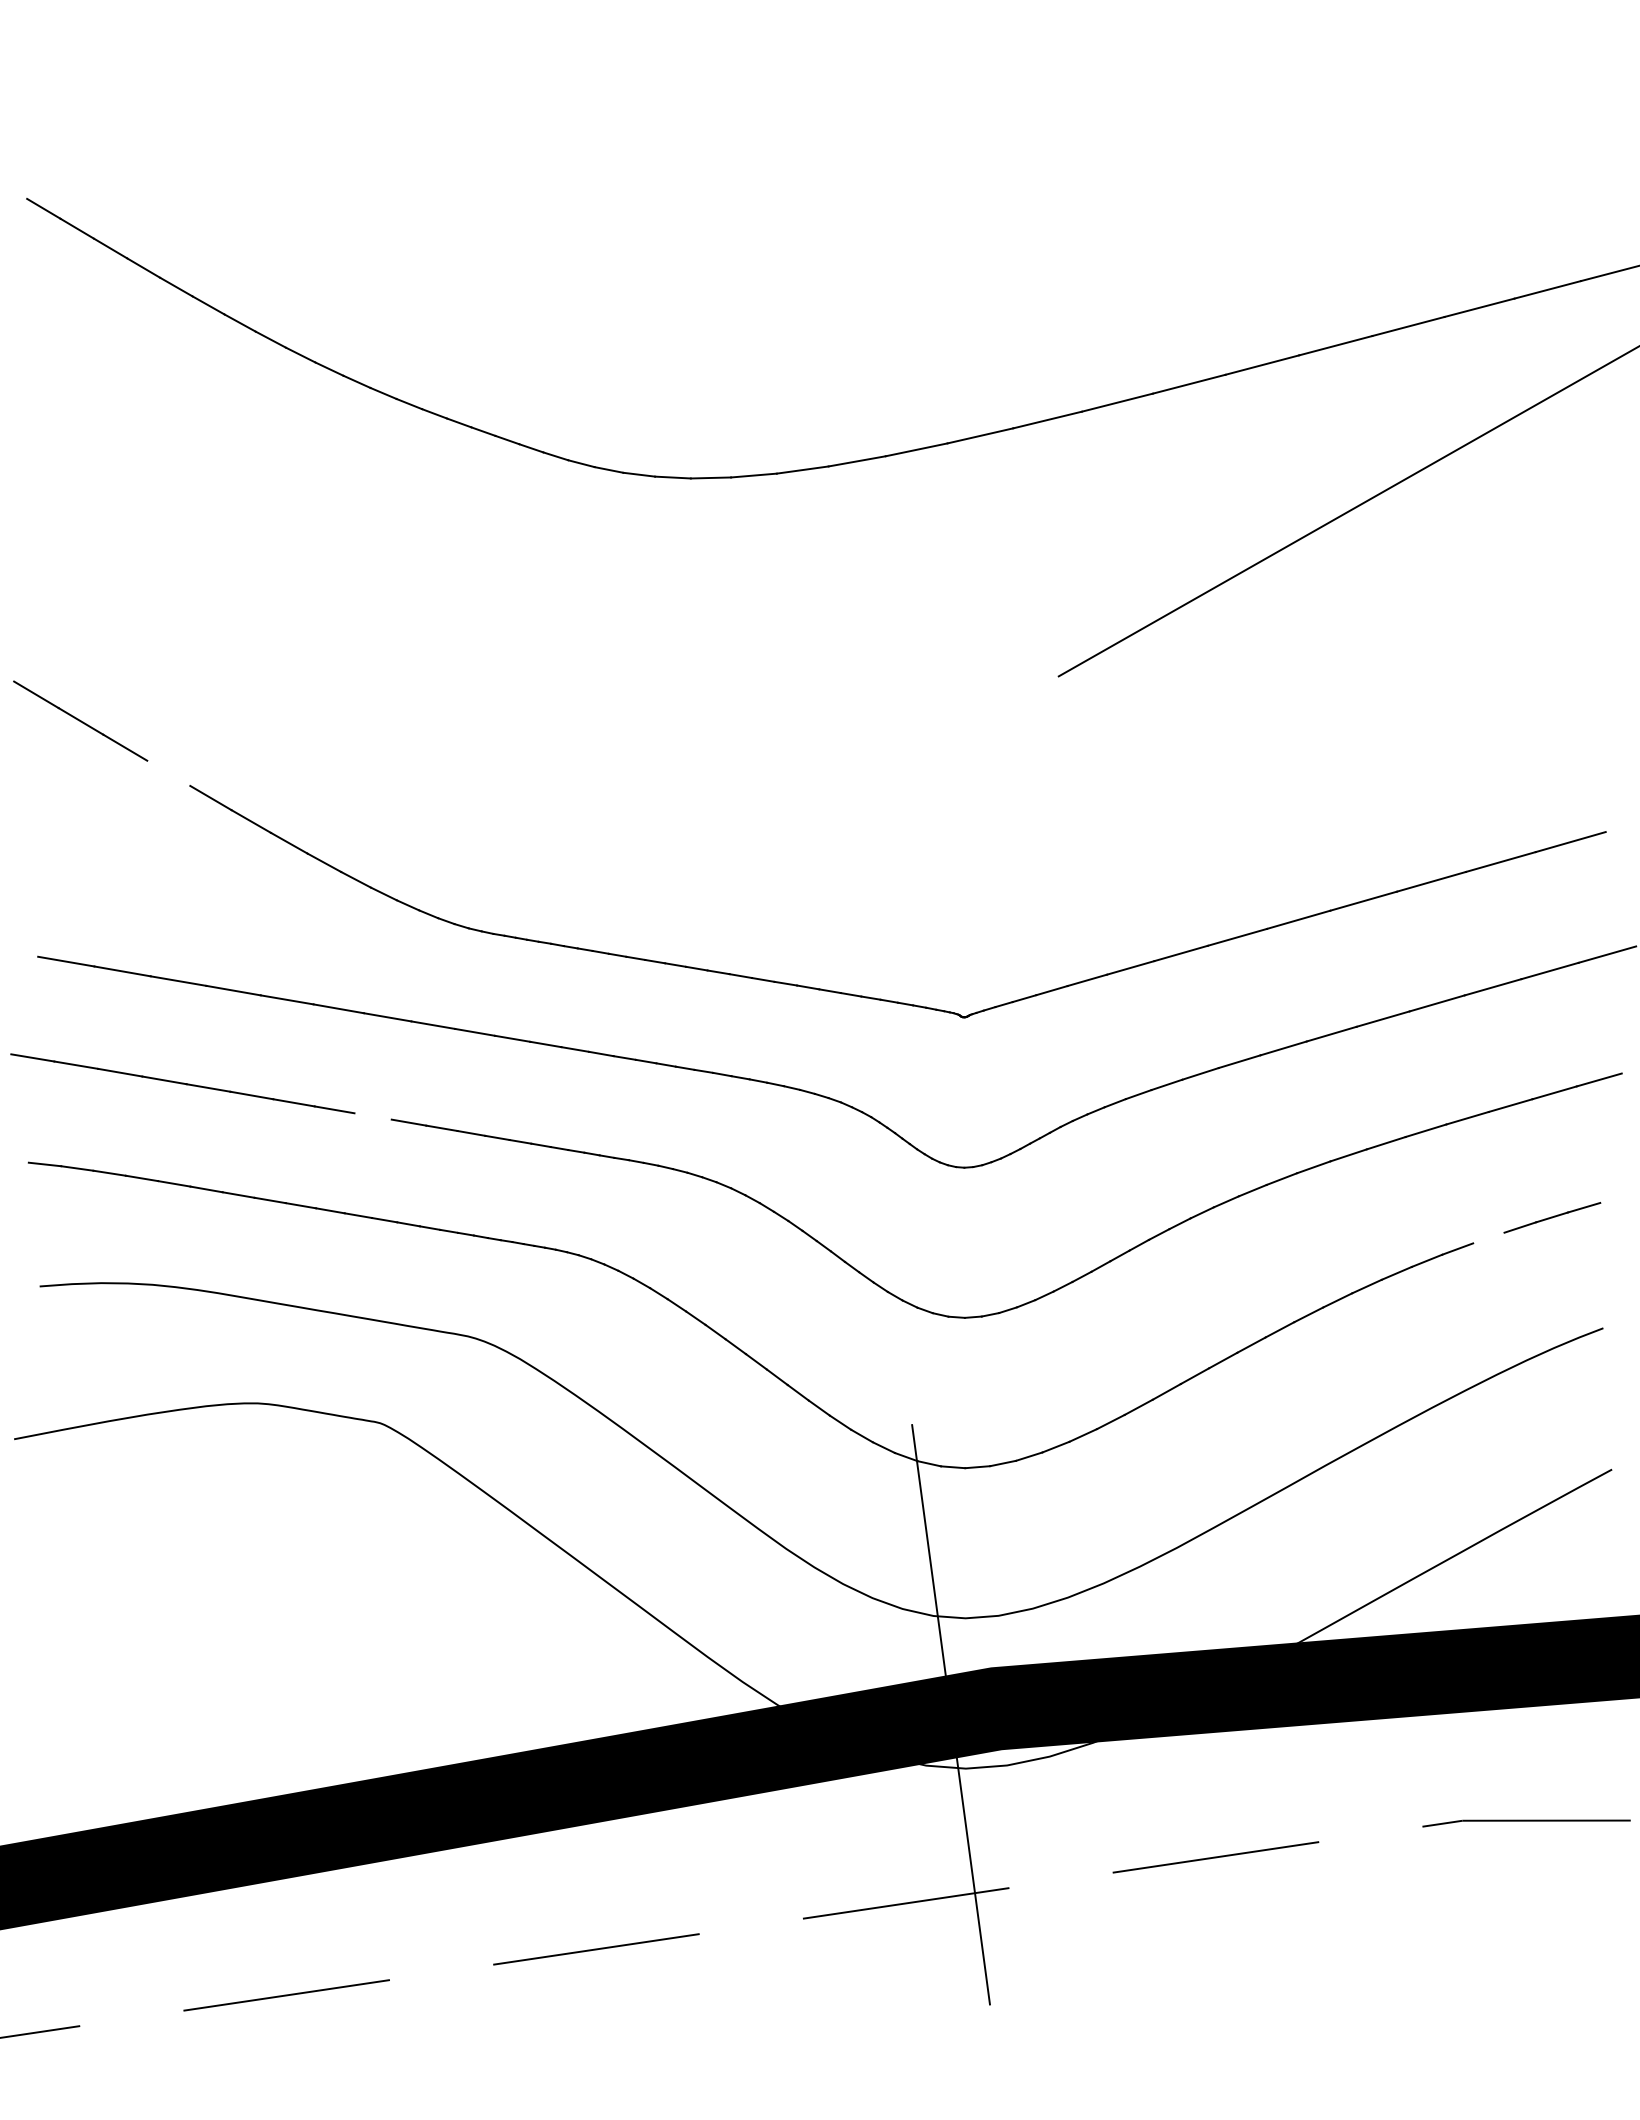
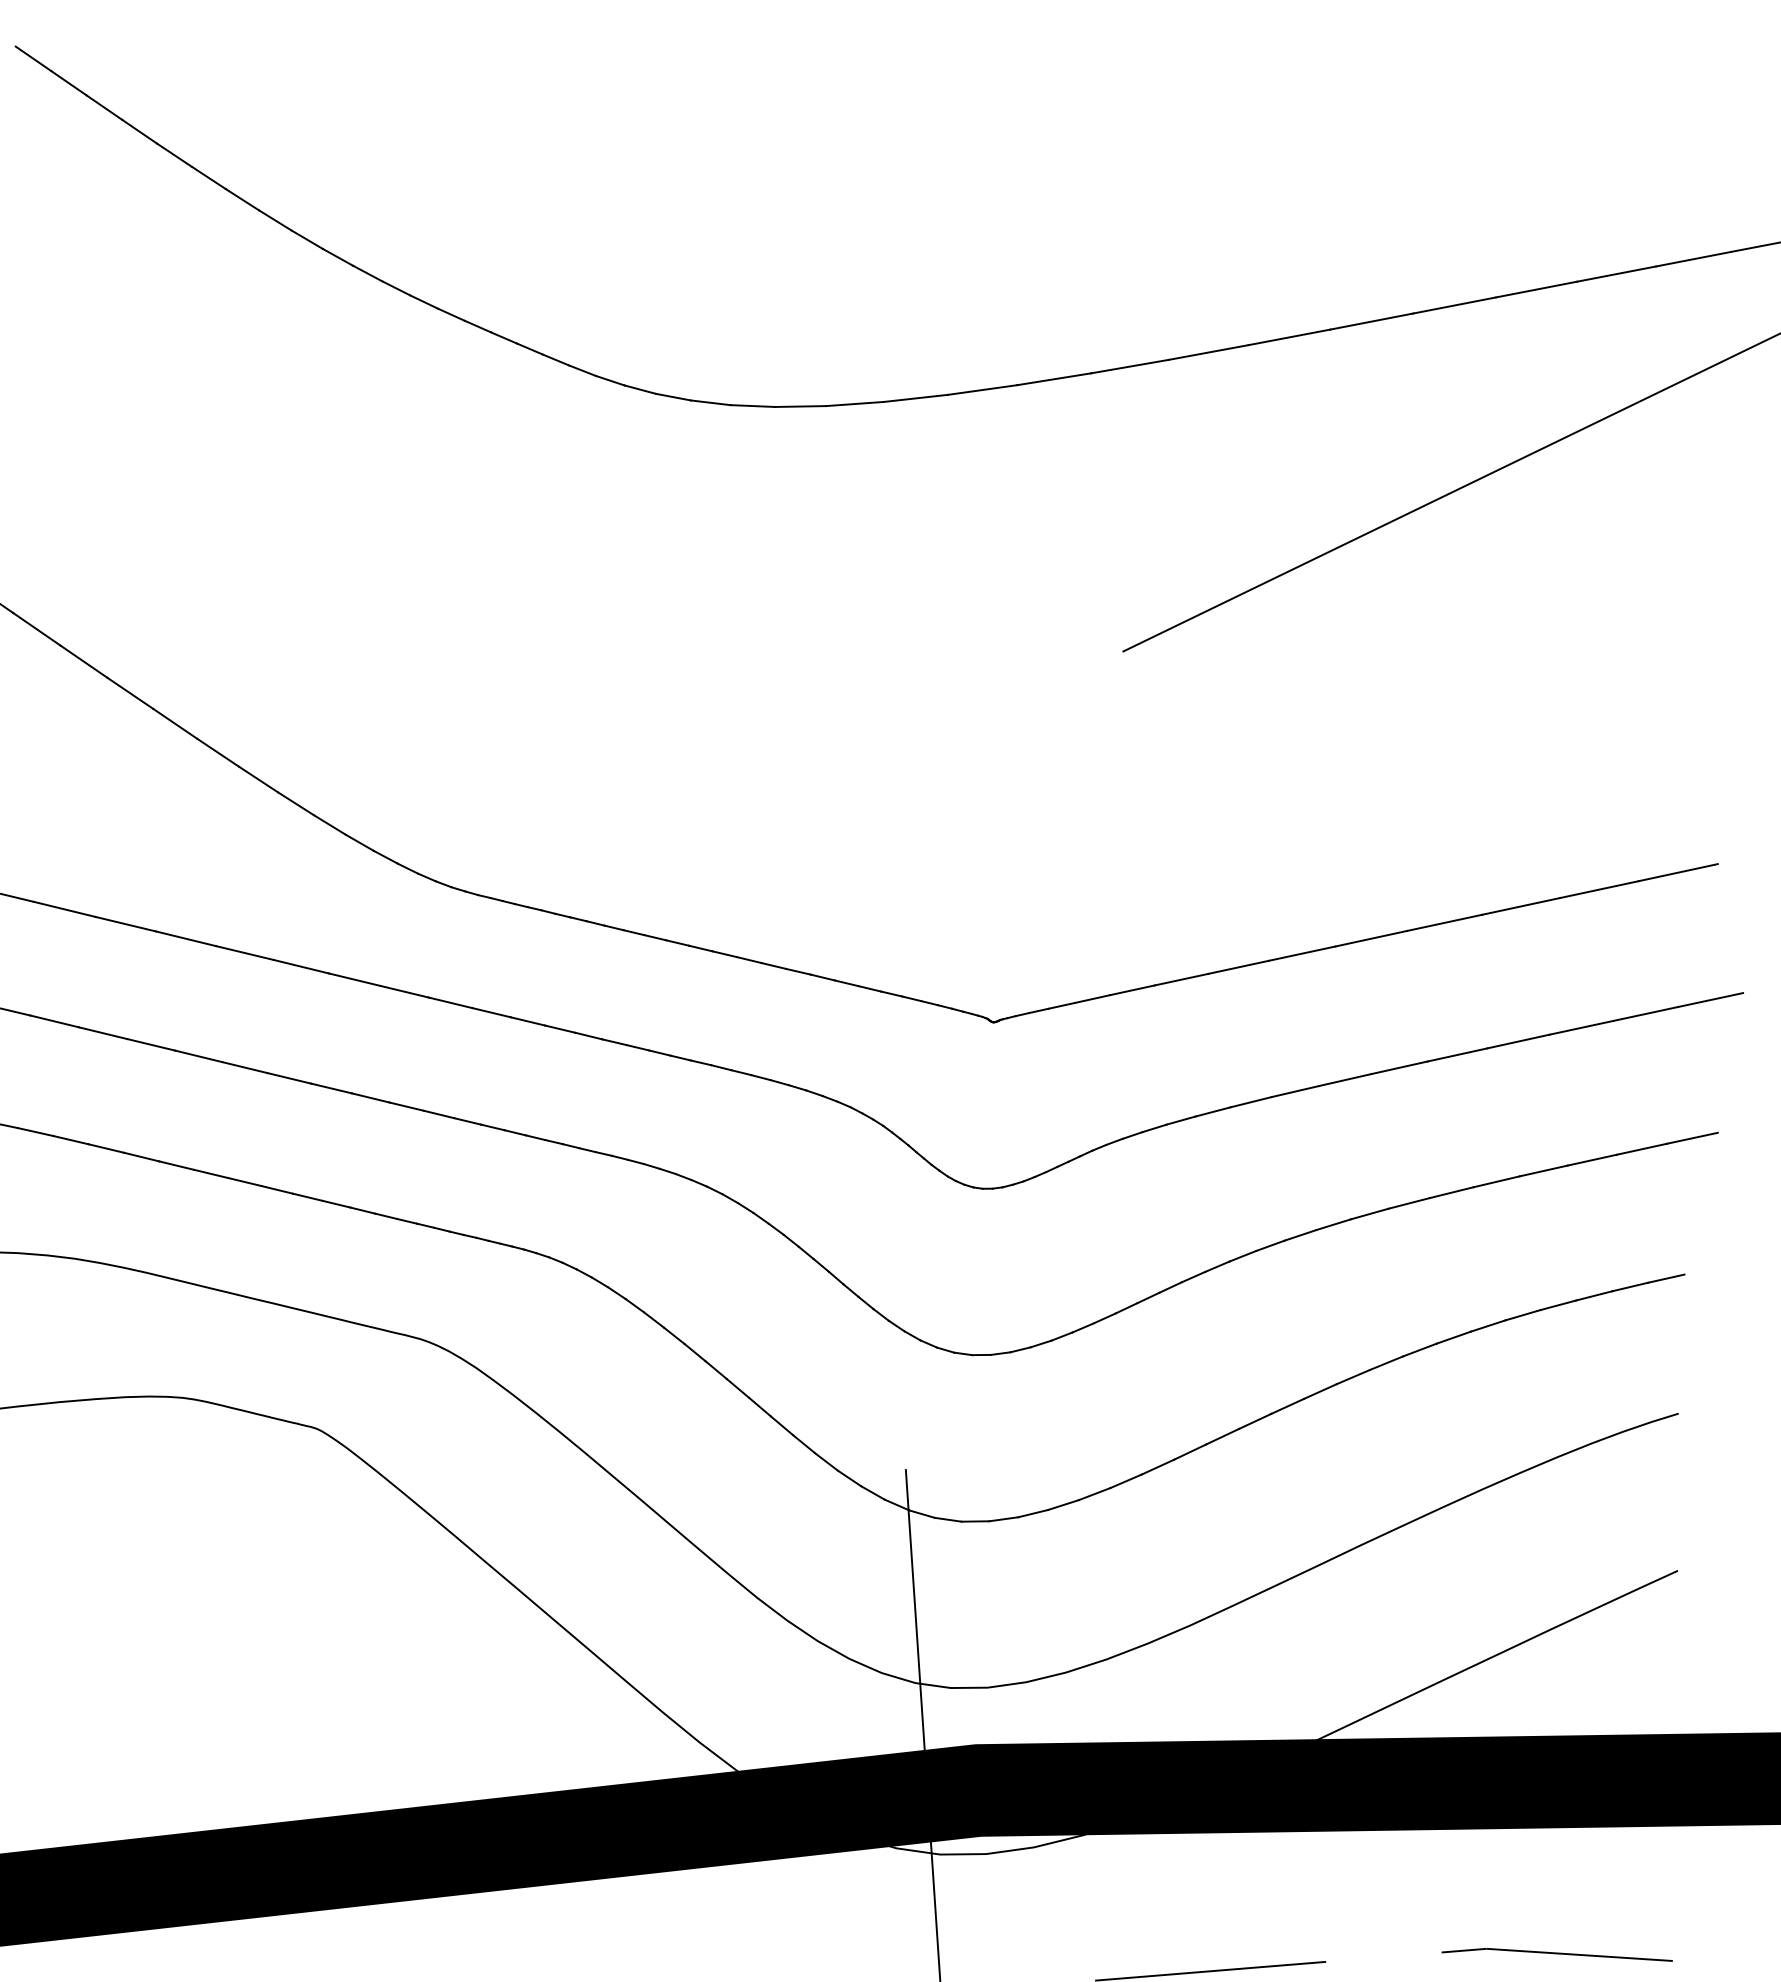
line: (168, 772) -> (130, 692), added
line: (372, 1116) -> (330, 1088), added
line: (1488, 1237) -> (1558, 1304), added

